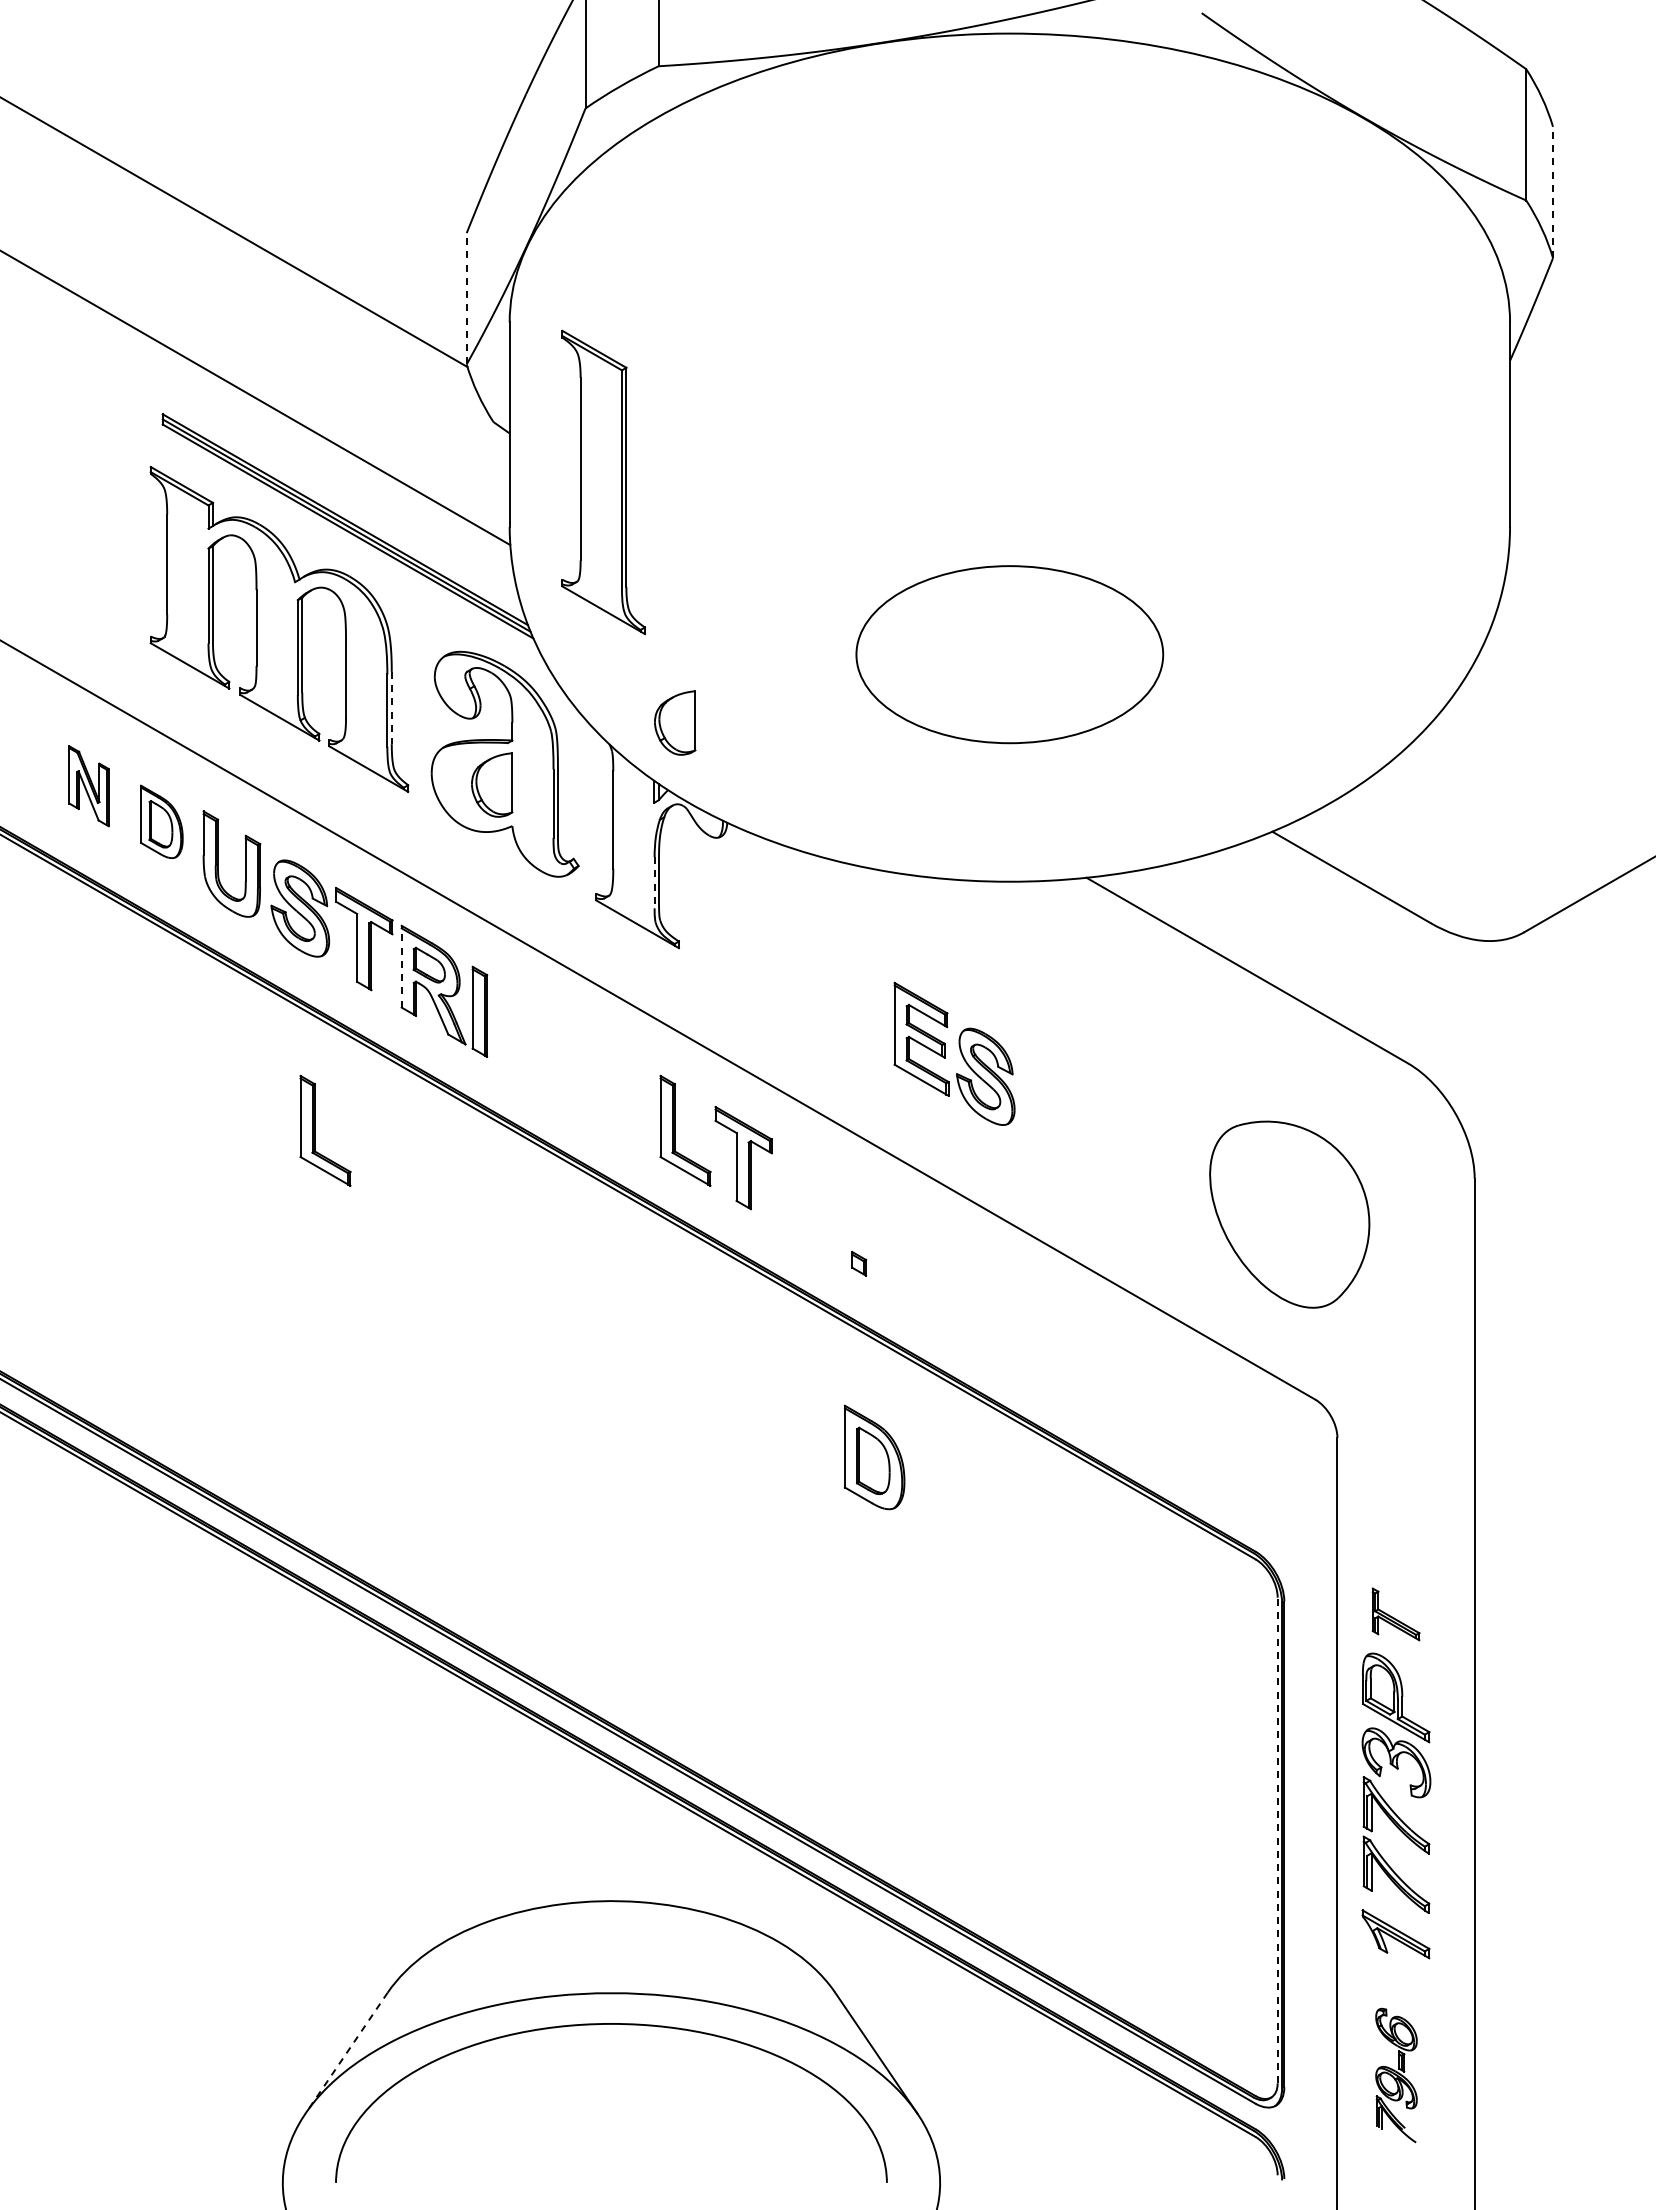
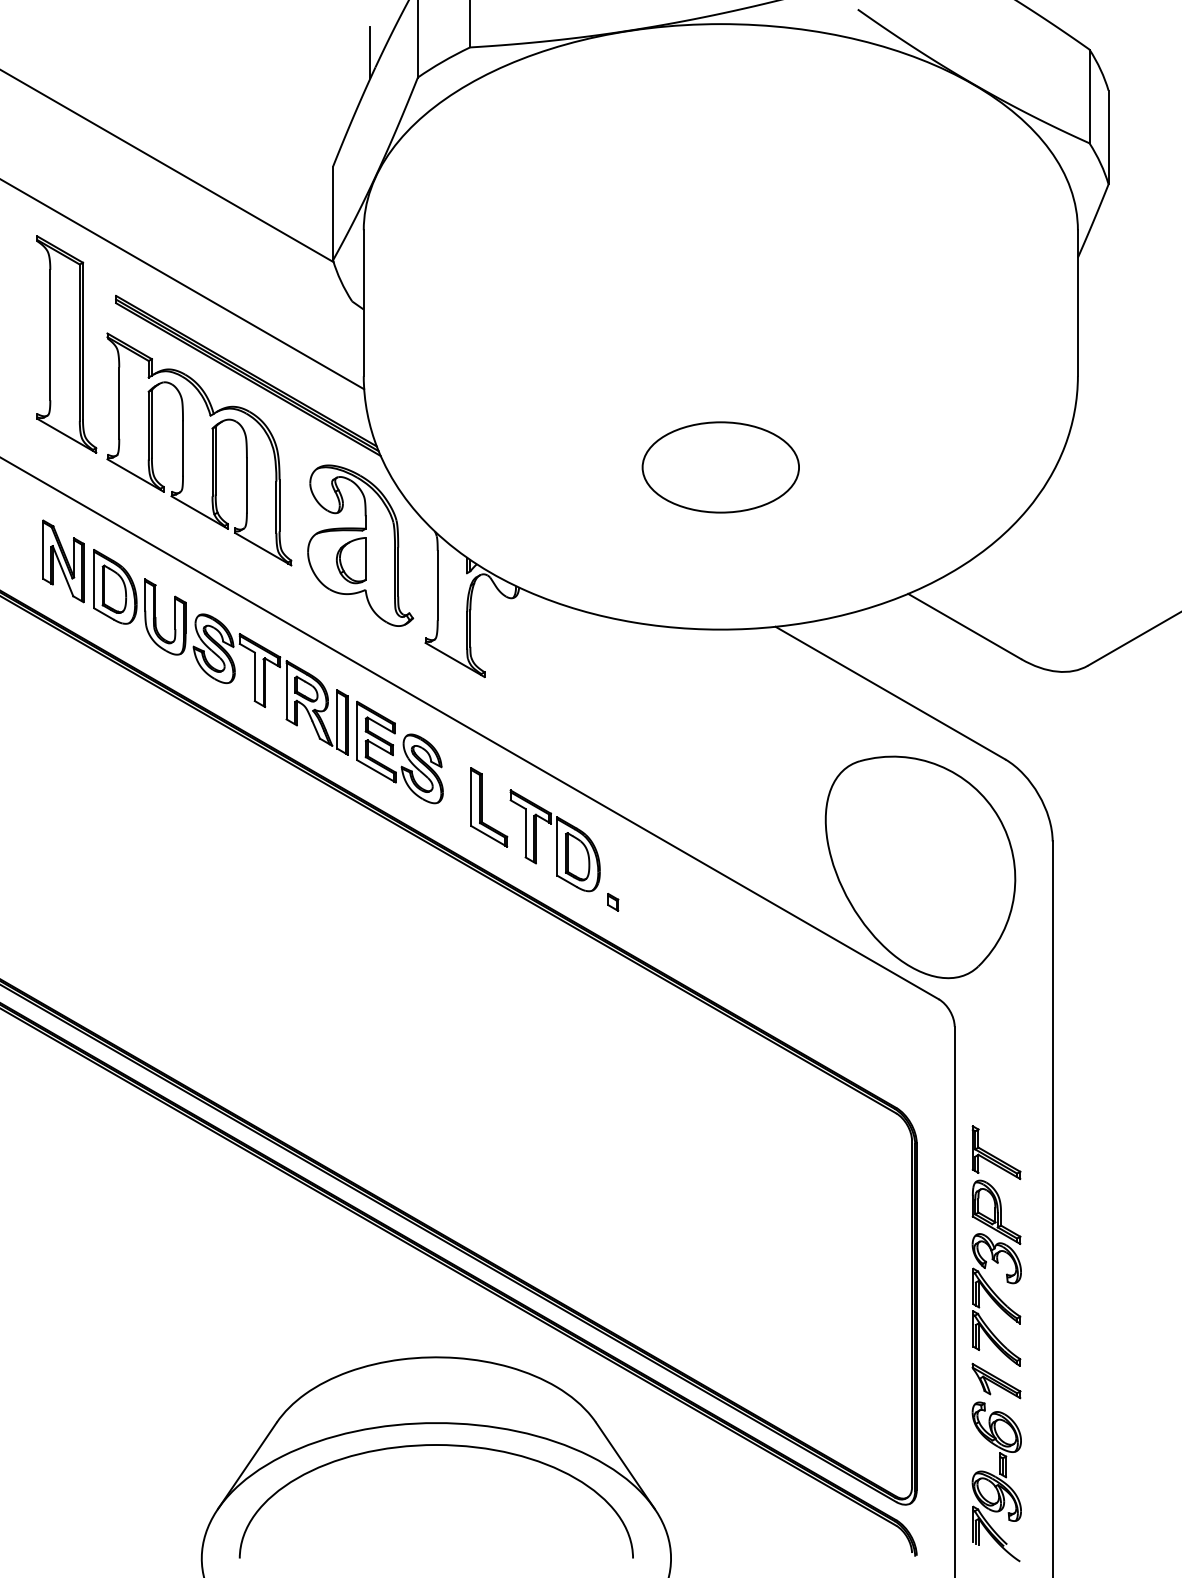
line: (519, 73) -> (370, 52), added
line: (1553, 192) -> (1108, 137), dashed -> solid
line: (466, 298) -> (332, 213), dashed -> solid
part: (603, 482) -> (66, 344), moved
part: (1009, 654) -> (720, 467), size x0.71
line: (391, 708) -> (279, 505), dashed -> solid
part: (675, 722) -> (482, 515), removed
part: (88, 786) -> (63, 561), size x1.43
part: (161, 821) -> (115, 586), size x1.43
line: (654, 882) -> (467, 630), dashed -> solid
line: (401, 966) -> (286, 690), dashed -> solid
part: (954, 1053) -> (400, 752), moved
part: (315, 1130) -> (225, 807), removed
part: (1289, 1214) -> (920, 867), size x1.67
part: (874, 1457) -> (578, 854), moved
part: (1395, 1614) -> (996, 1152), size x1.43
line: (1277, 1840) -> (911, 1314), dashed -> solid
line: (346, 2053) -> (247, 1466), dashed -> solid
part: (1396, 2075) -> (996, 1481), size x1.67

